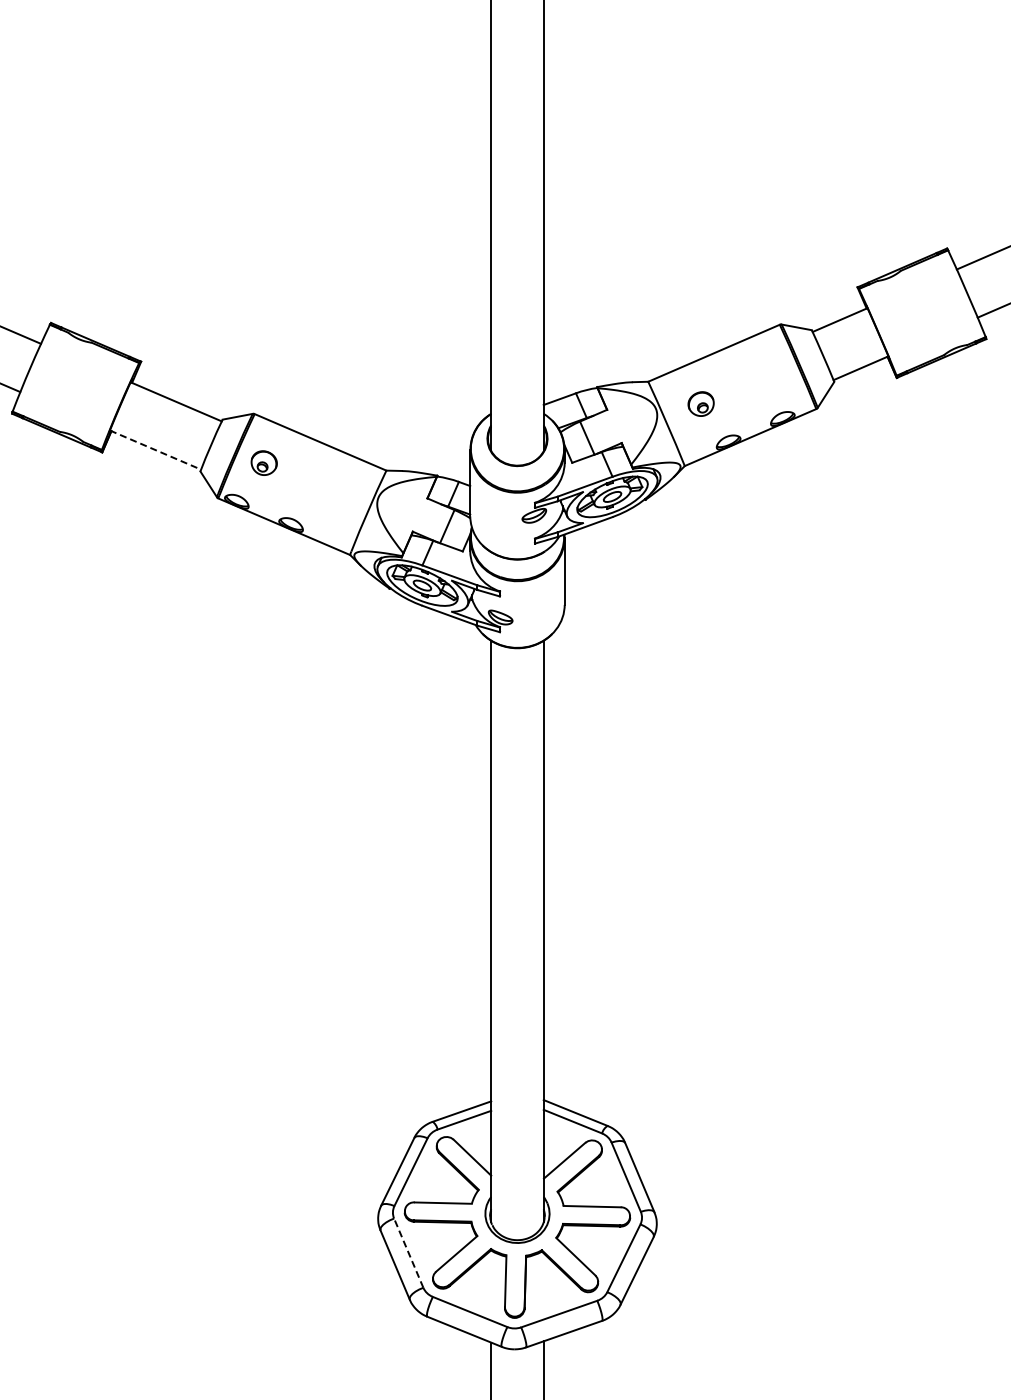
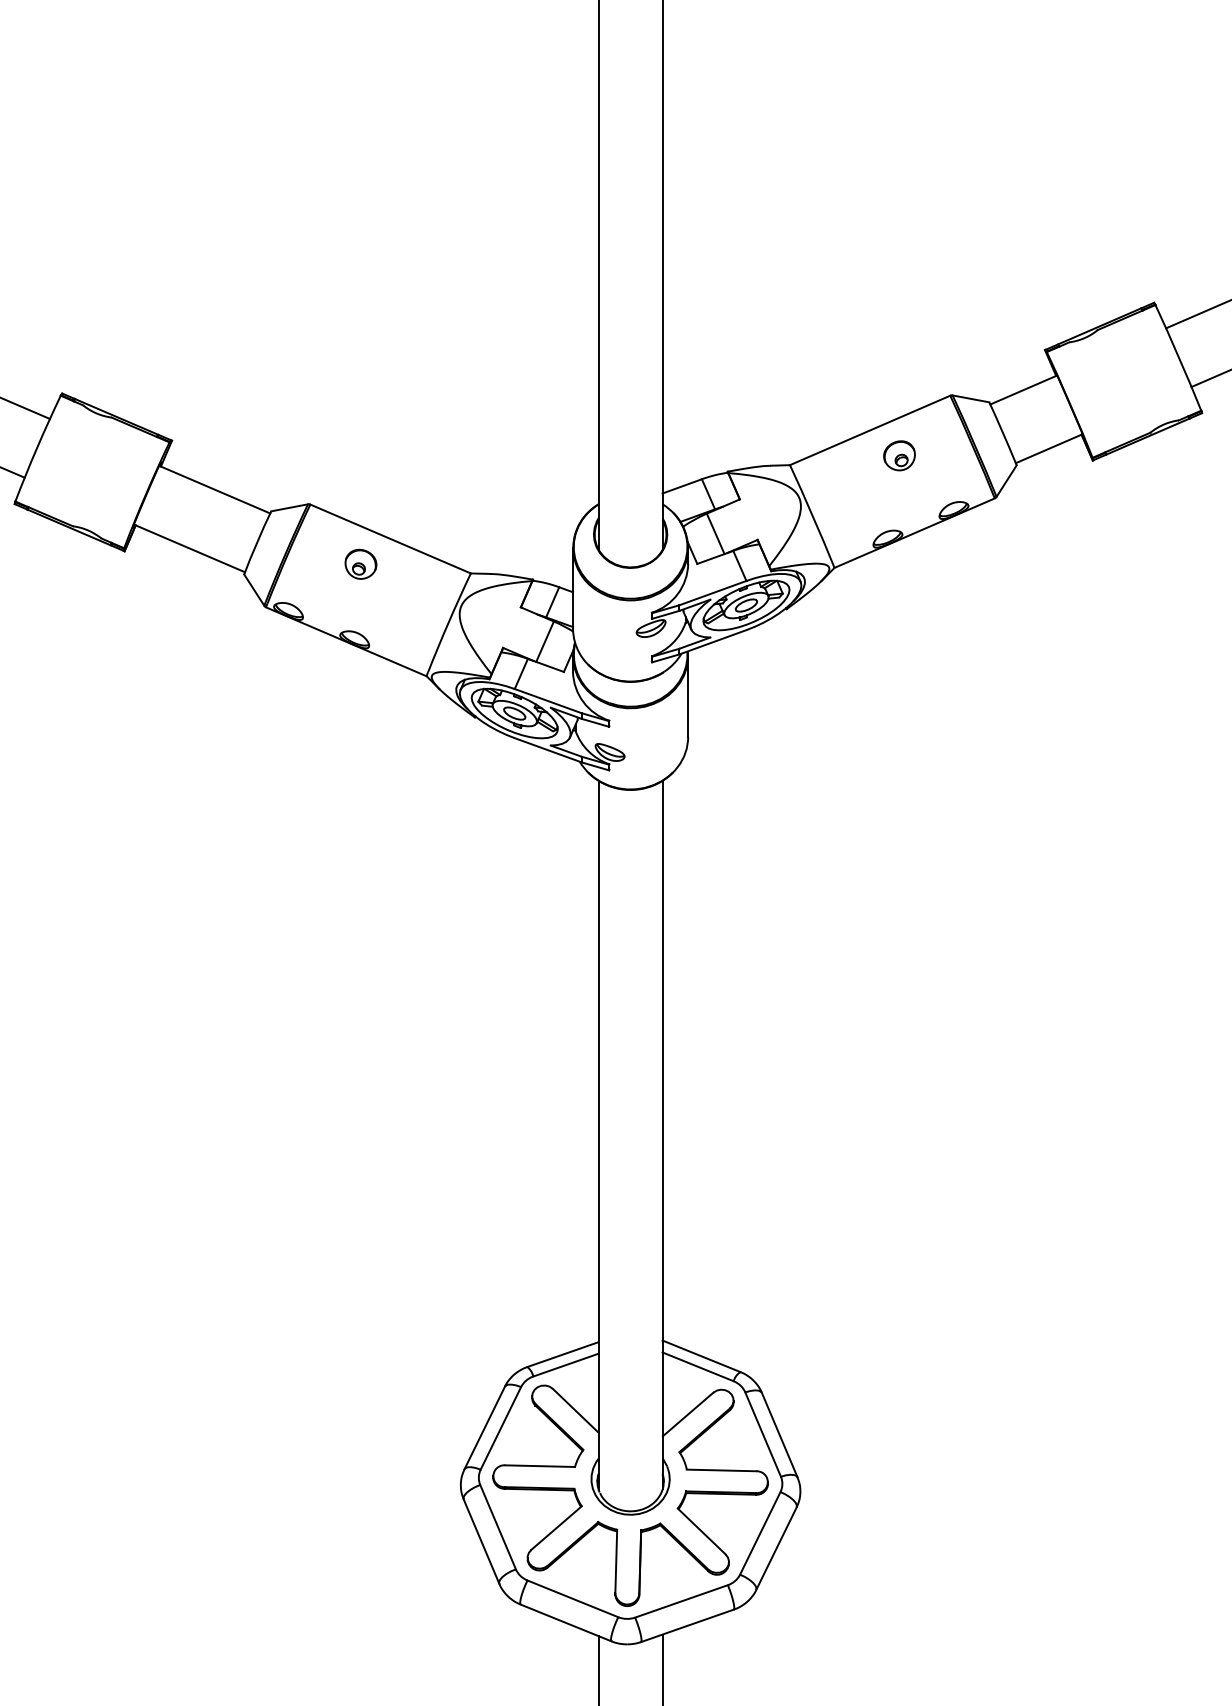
part: (700, 403) -> (898, 455), moved
line: (155, 450) -> (189, 548), dashed -> solid
part: (263, 462) -> (360, 563), moved
line: (408, 1253) -> (497, 1527), dashed -> solid

